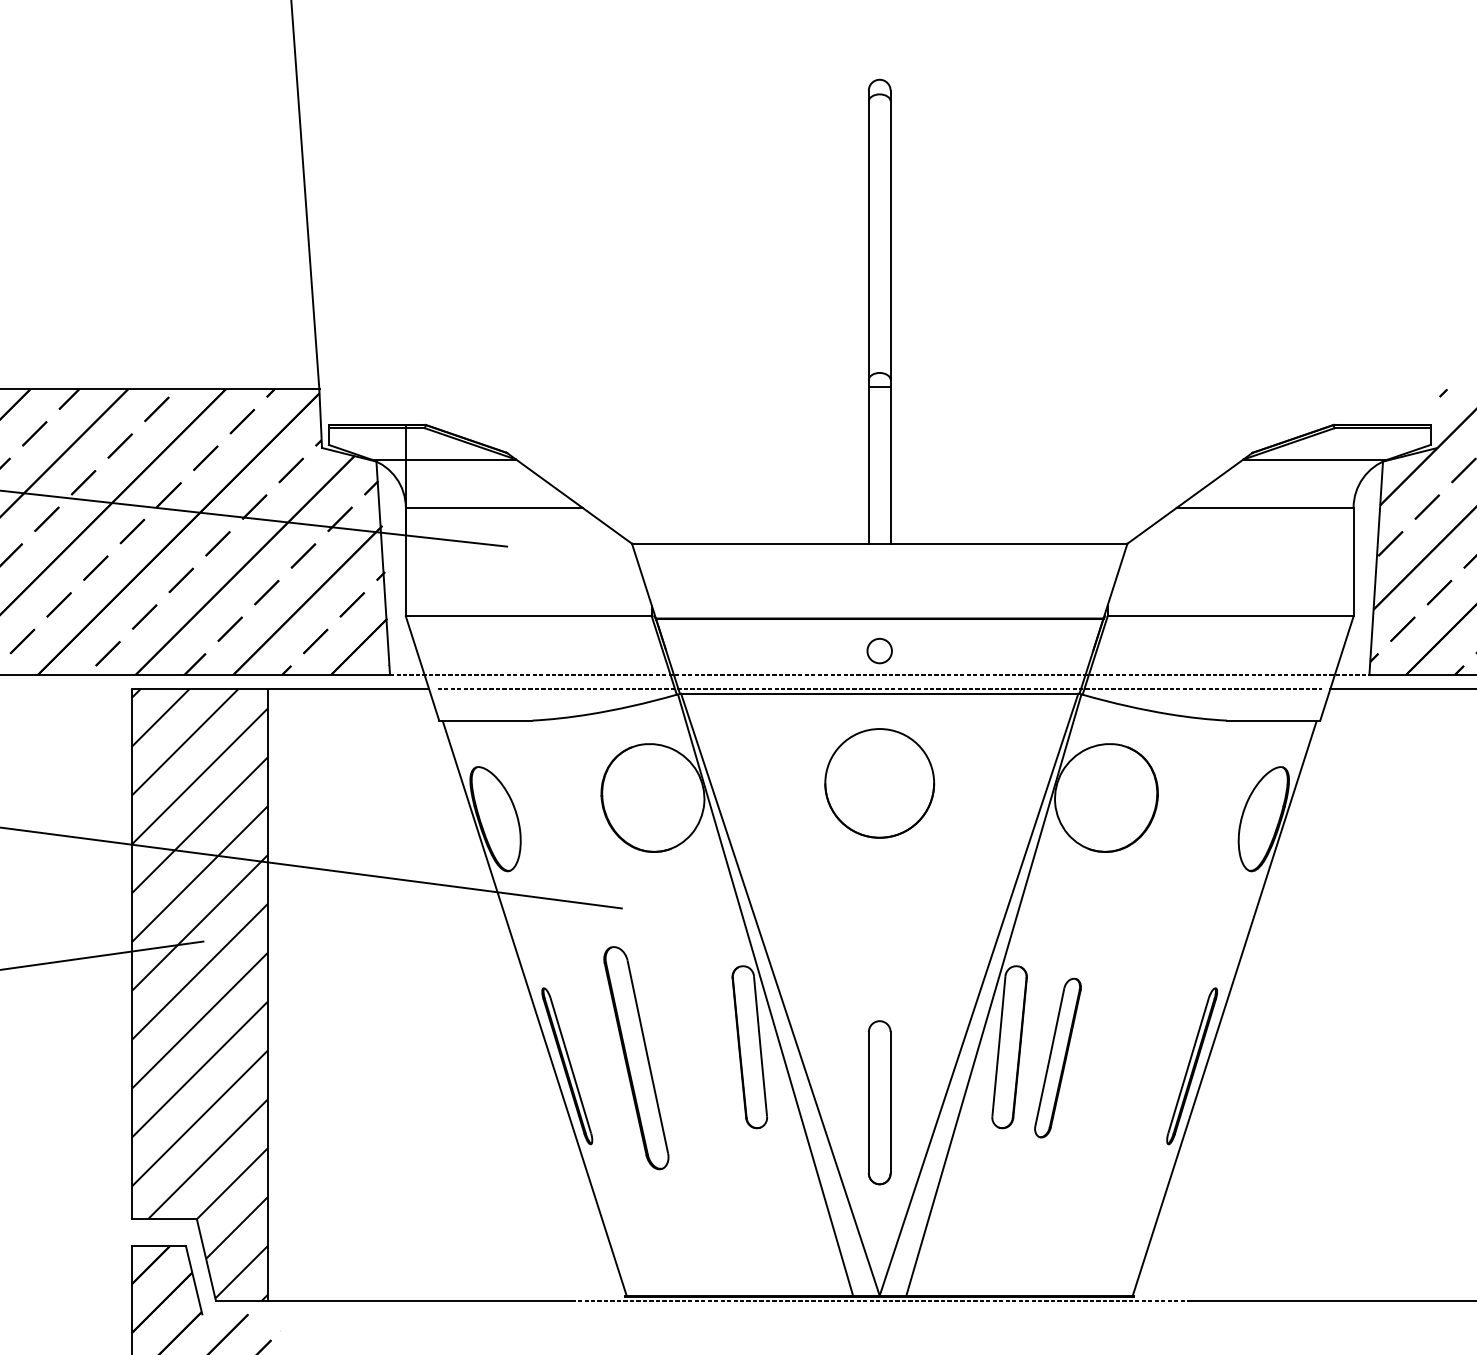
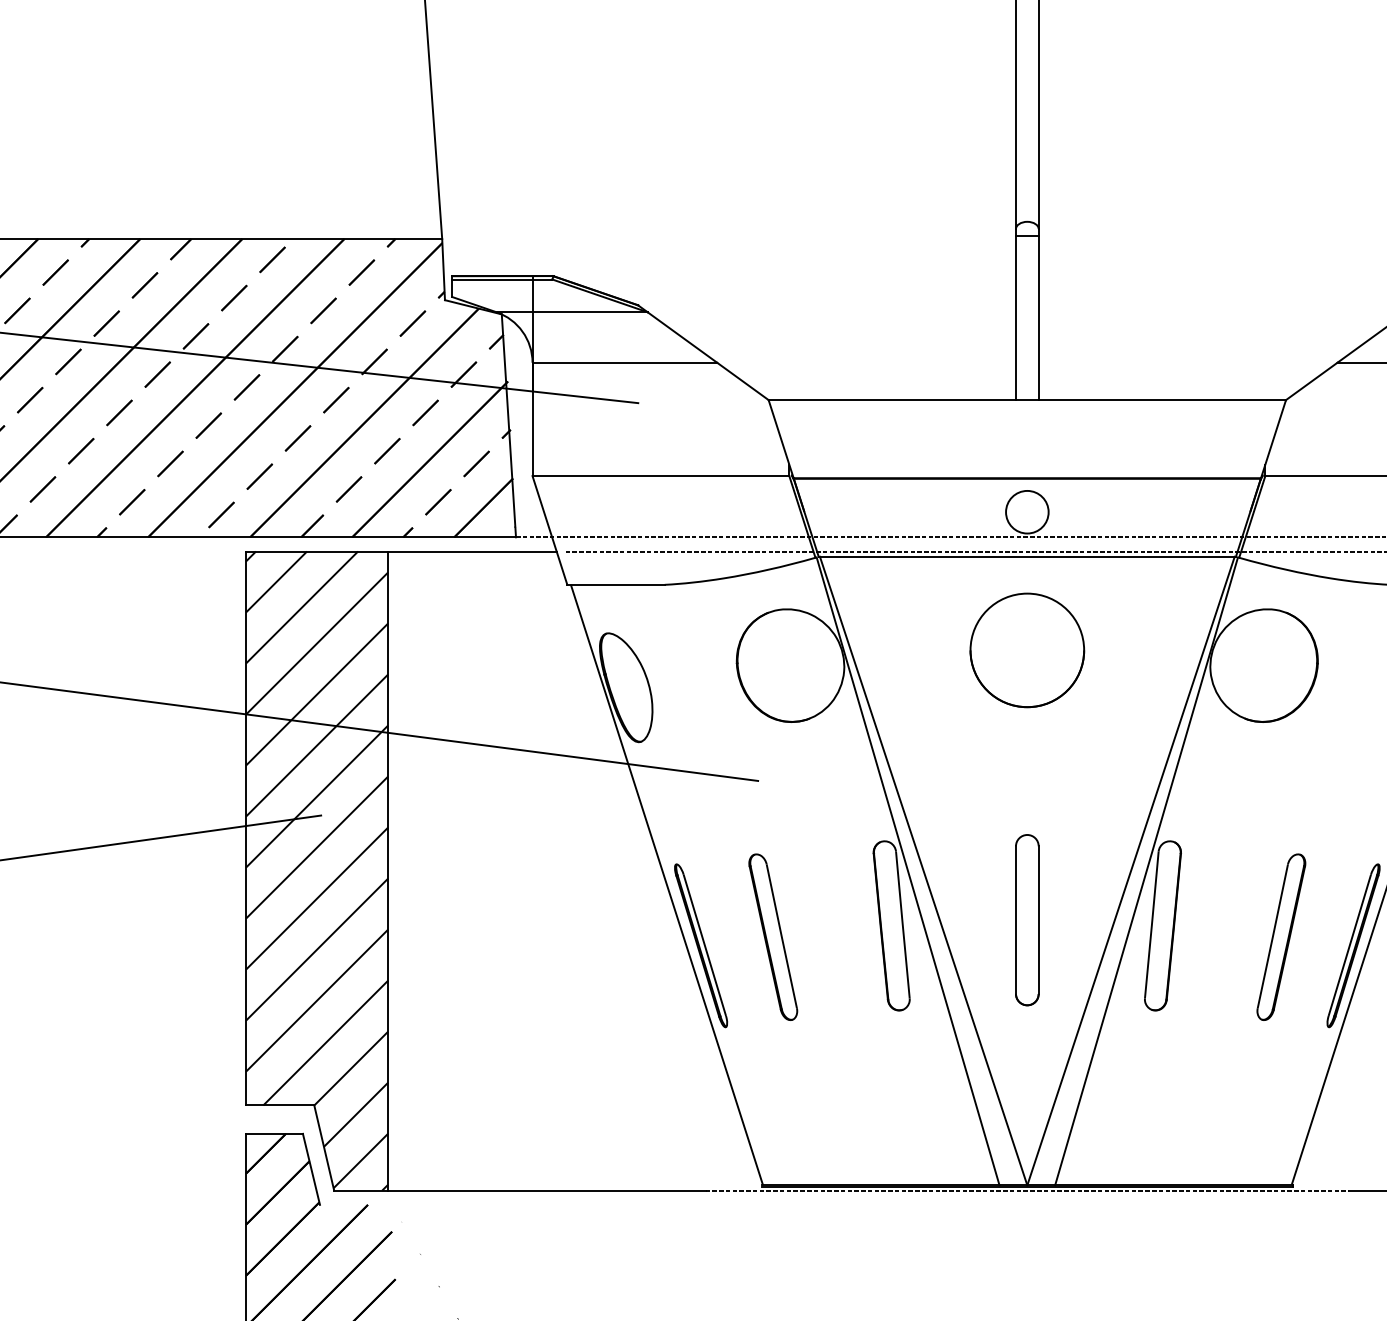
circle: (879, 650) -> (1027, 511), size x1.67
part: (636, 1057) -> (773, 936), size x0.71
part: (1057, 1057) -> (1280, 936), moved
part: (879, 1102) -> (1027, 919), moved

